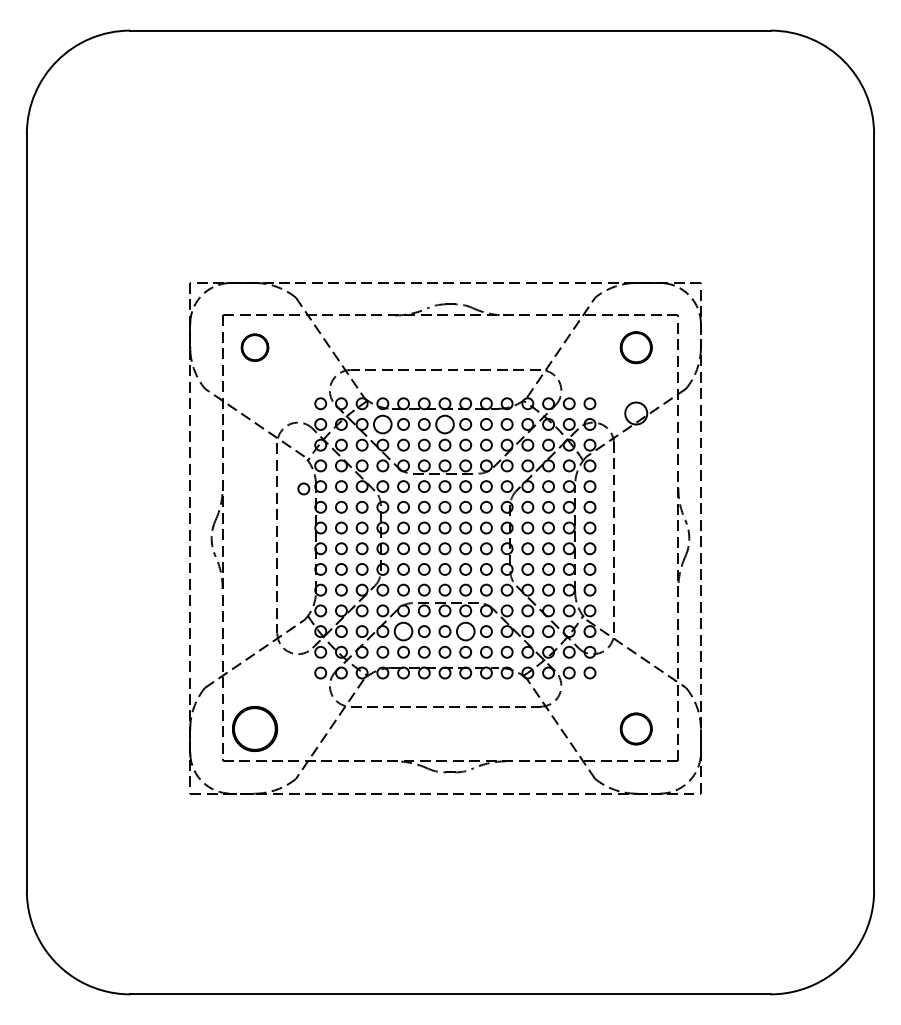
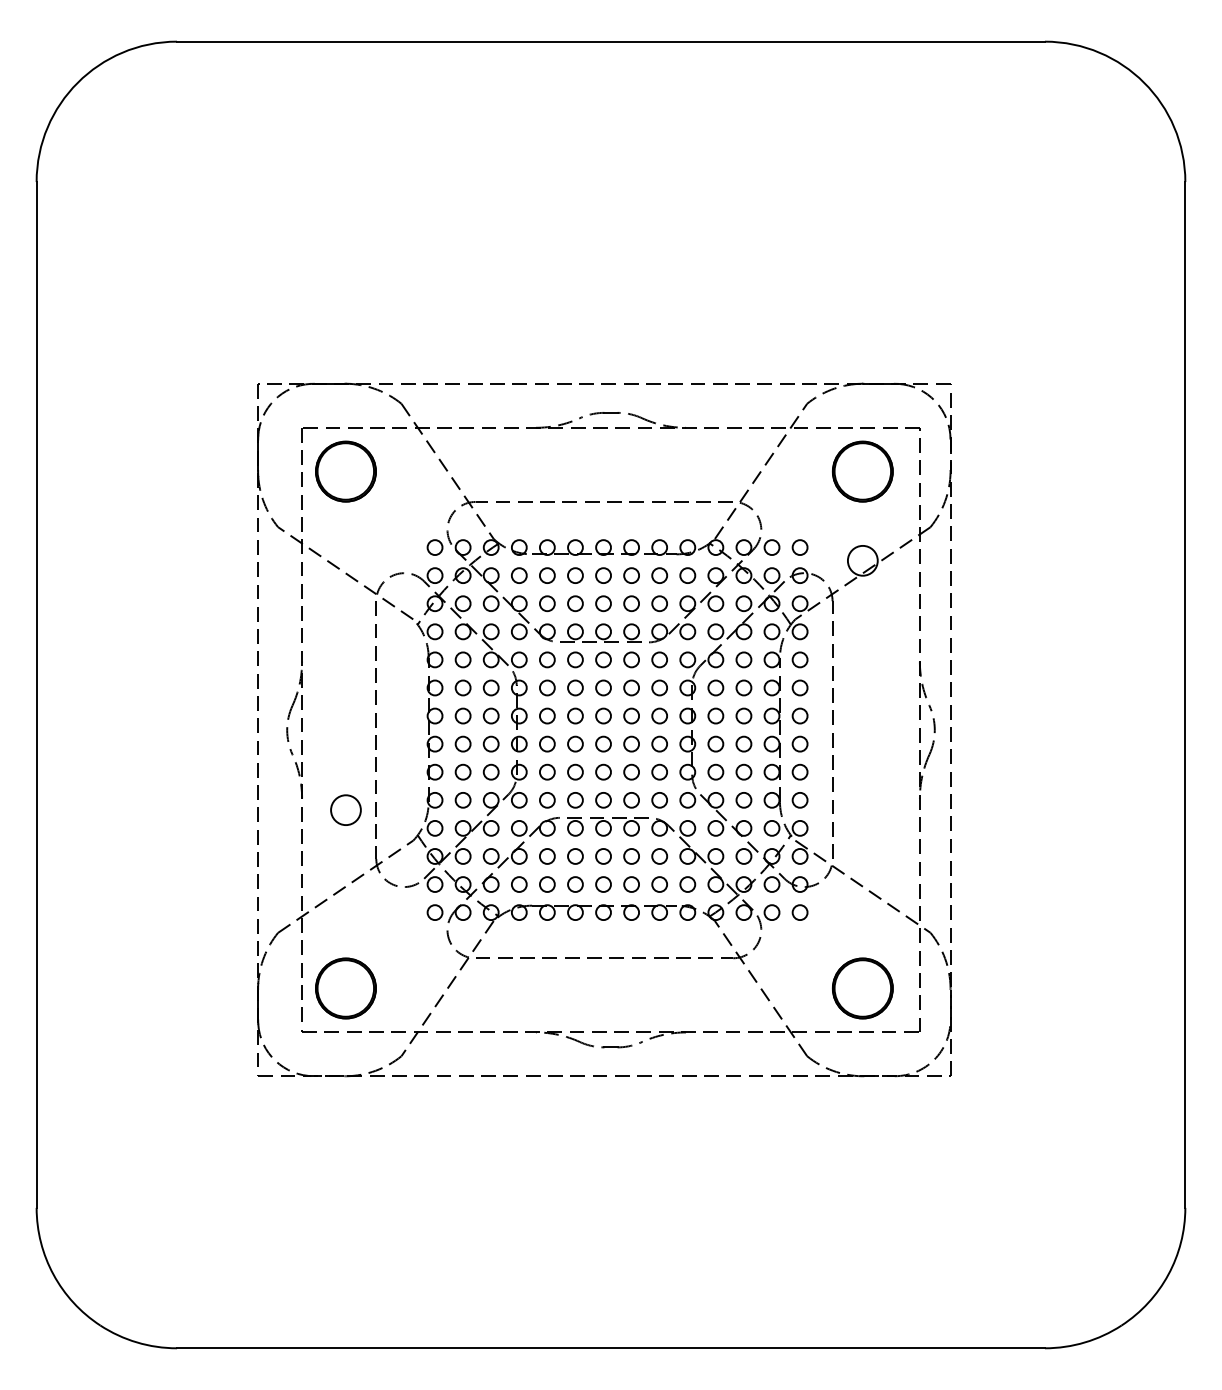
part: (254, 347) -> (345, 471), size x1.67
part: (636, 347) -> (862, 471), size x1.43
circle: (383, 424) -> (519, 575), size x0.62
circle: (444, 424) -> (603, 575), size x0.62
circle: (303, 488) -> (411, 662), removed
circle: (254, 596) -> (345, 809), added
circle: (403, 631) -> (547, 856), size x0.62
circle: (465, 631) -> (631, 856), size x0.62
part: (636, 728) -> (862, 988), size x1.43

